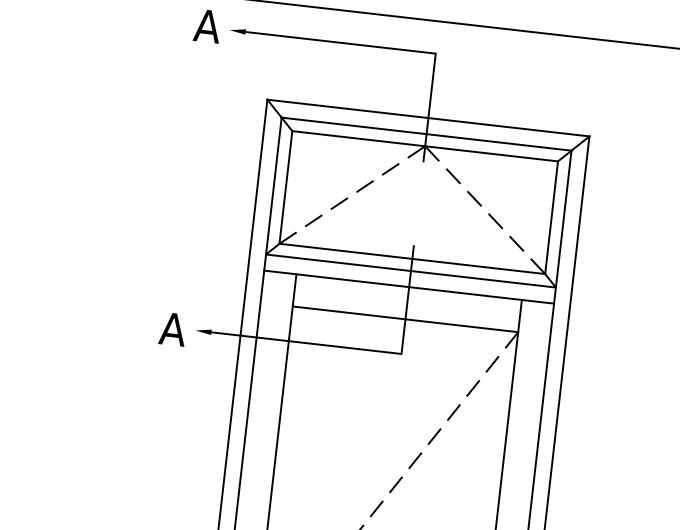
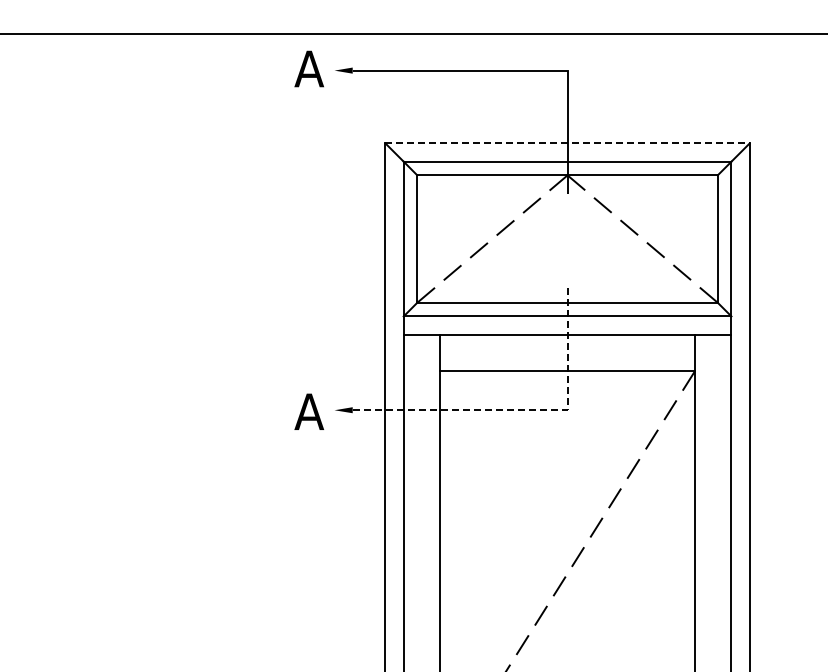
line: (429, 118) -> (568, 143), solid -> dashed
line: (361, 349) -> (522, 410), solid -> dashed

